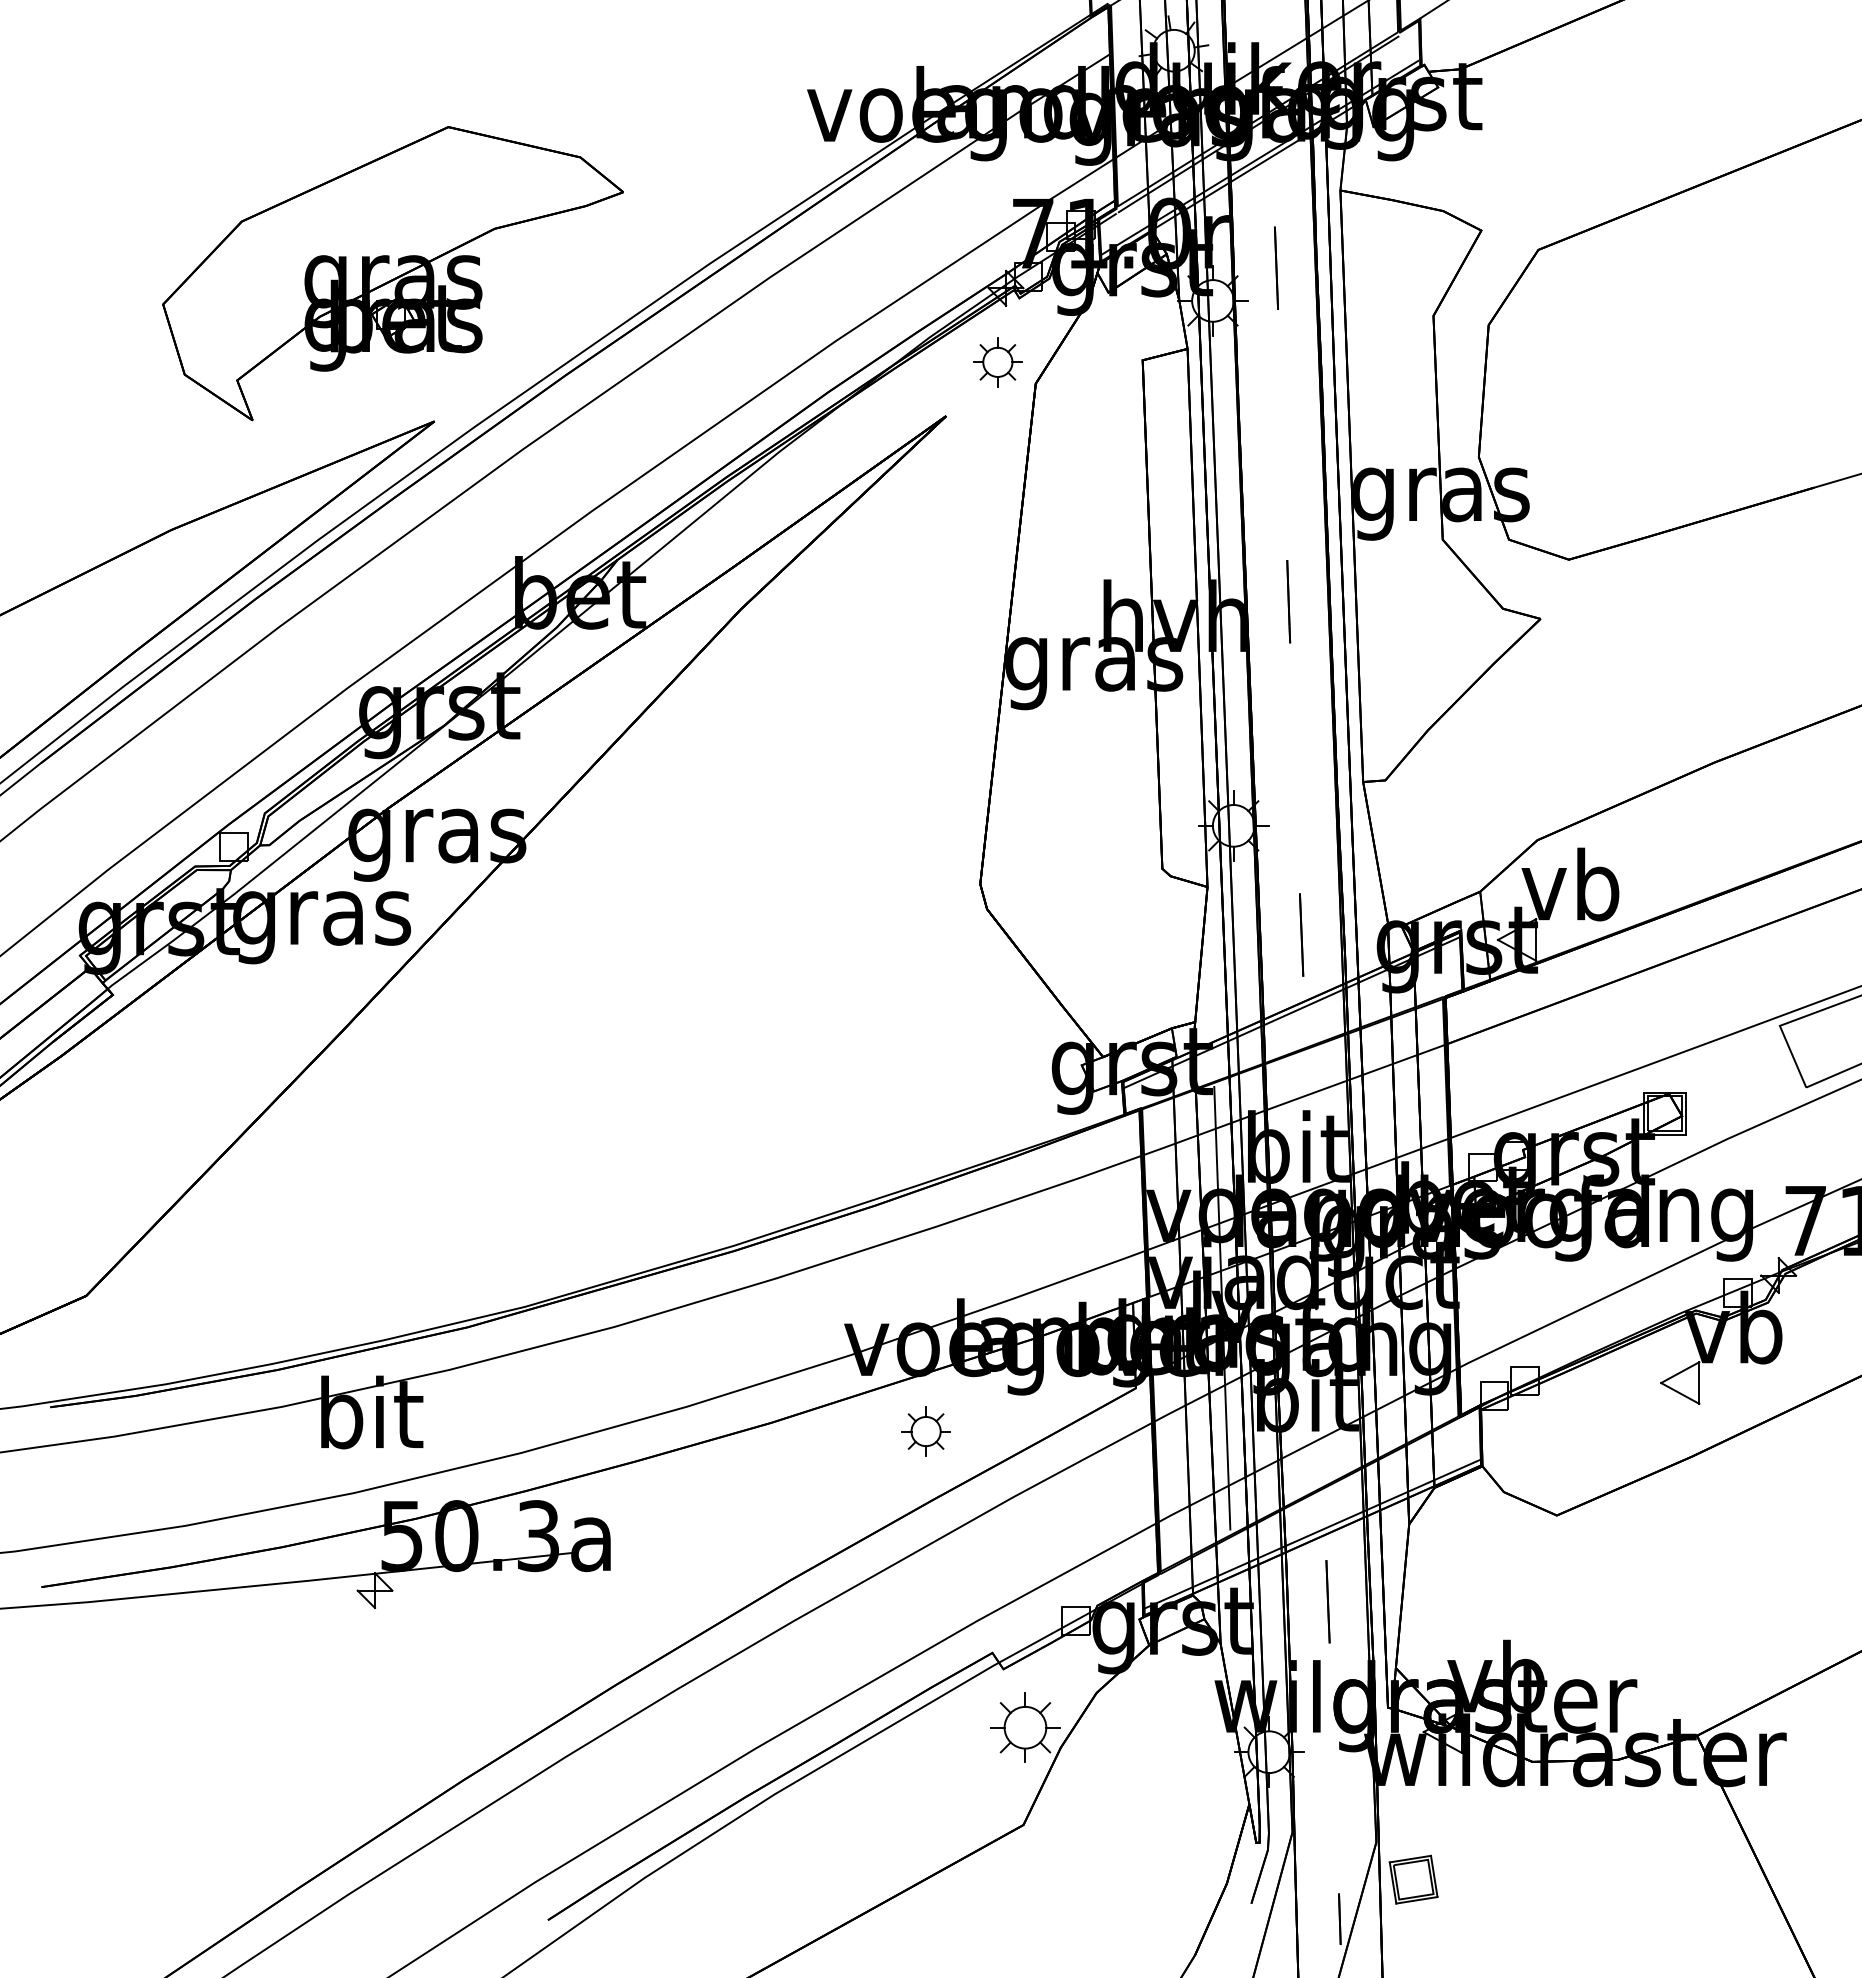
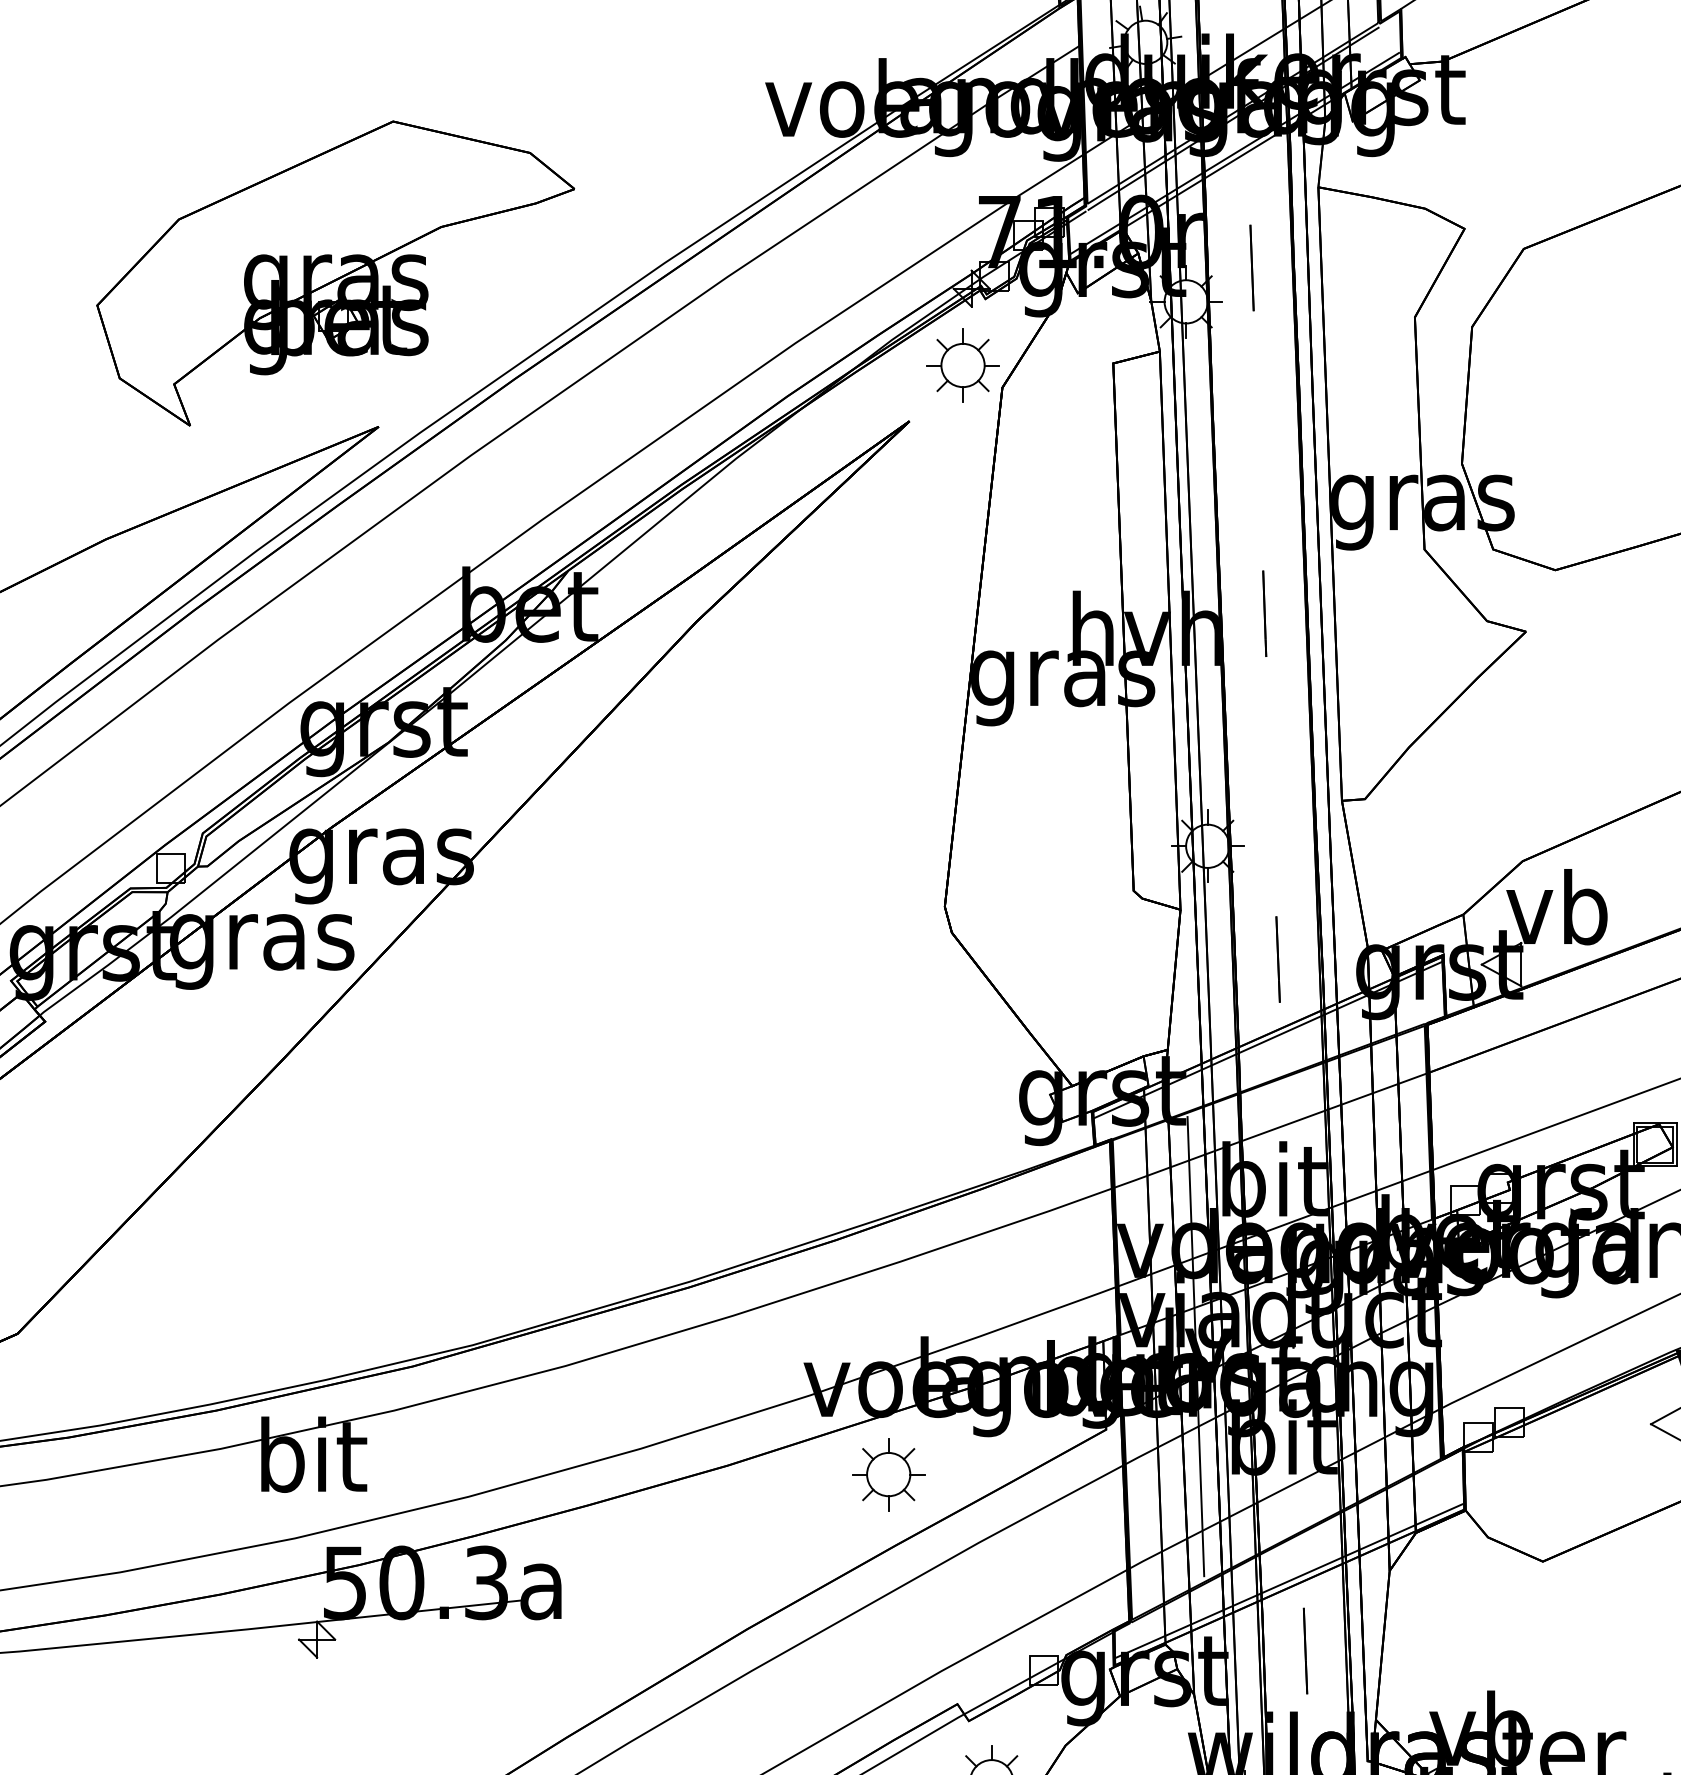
part: (997, 362) -> (962, 365), size x1.43
part: (925, 1431) -> (888, 1474), size x1.43

